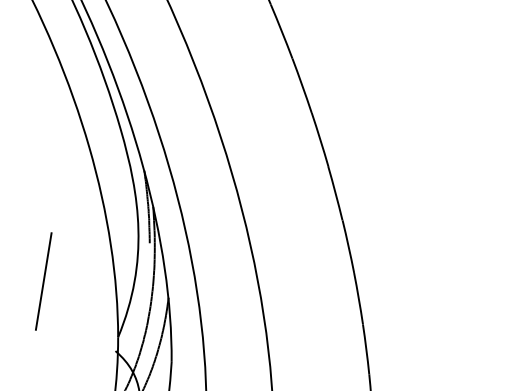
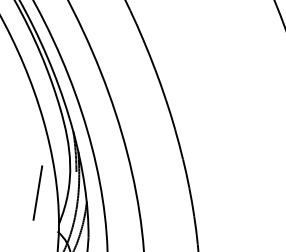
line: (43, 280) -> (37, 192), moved

